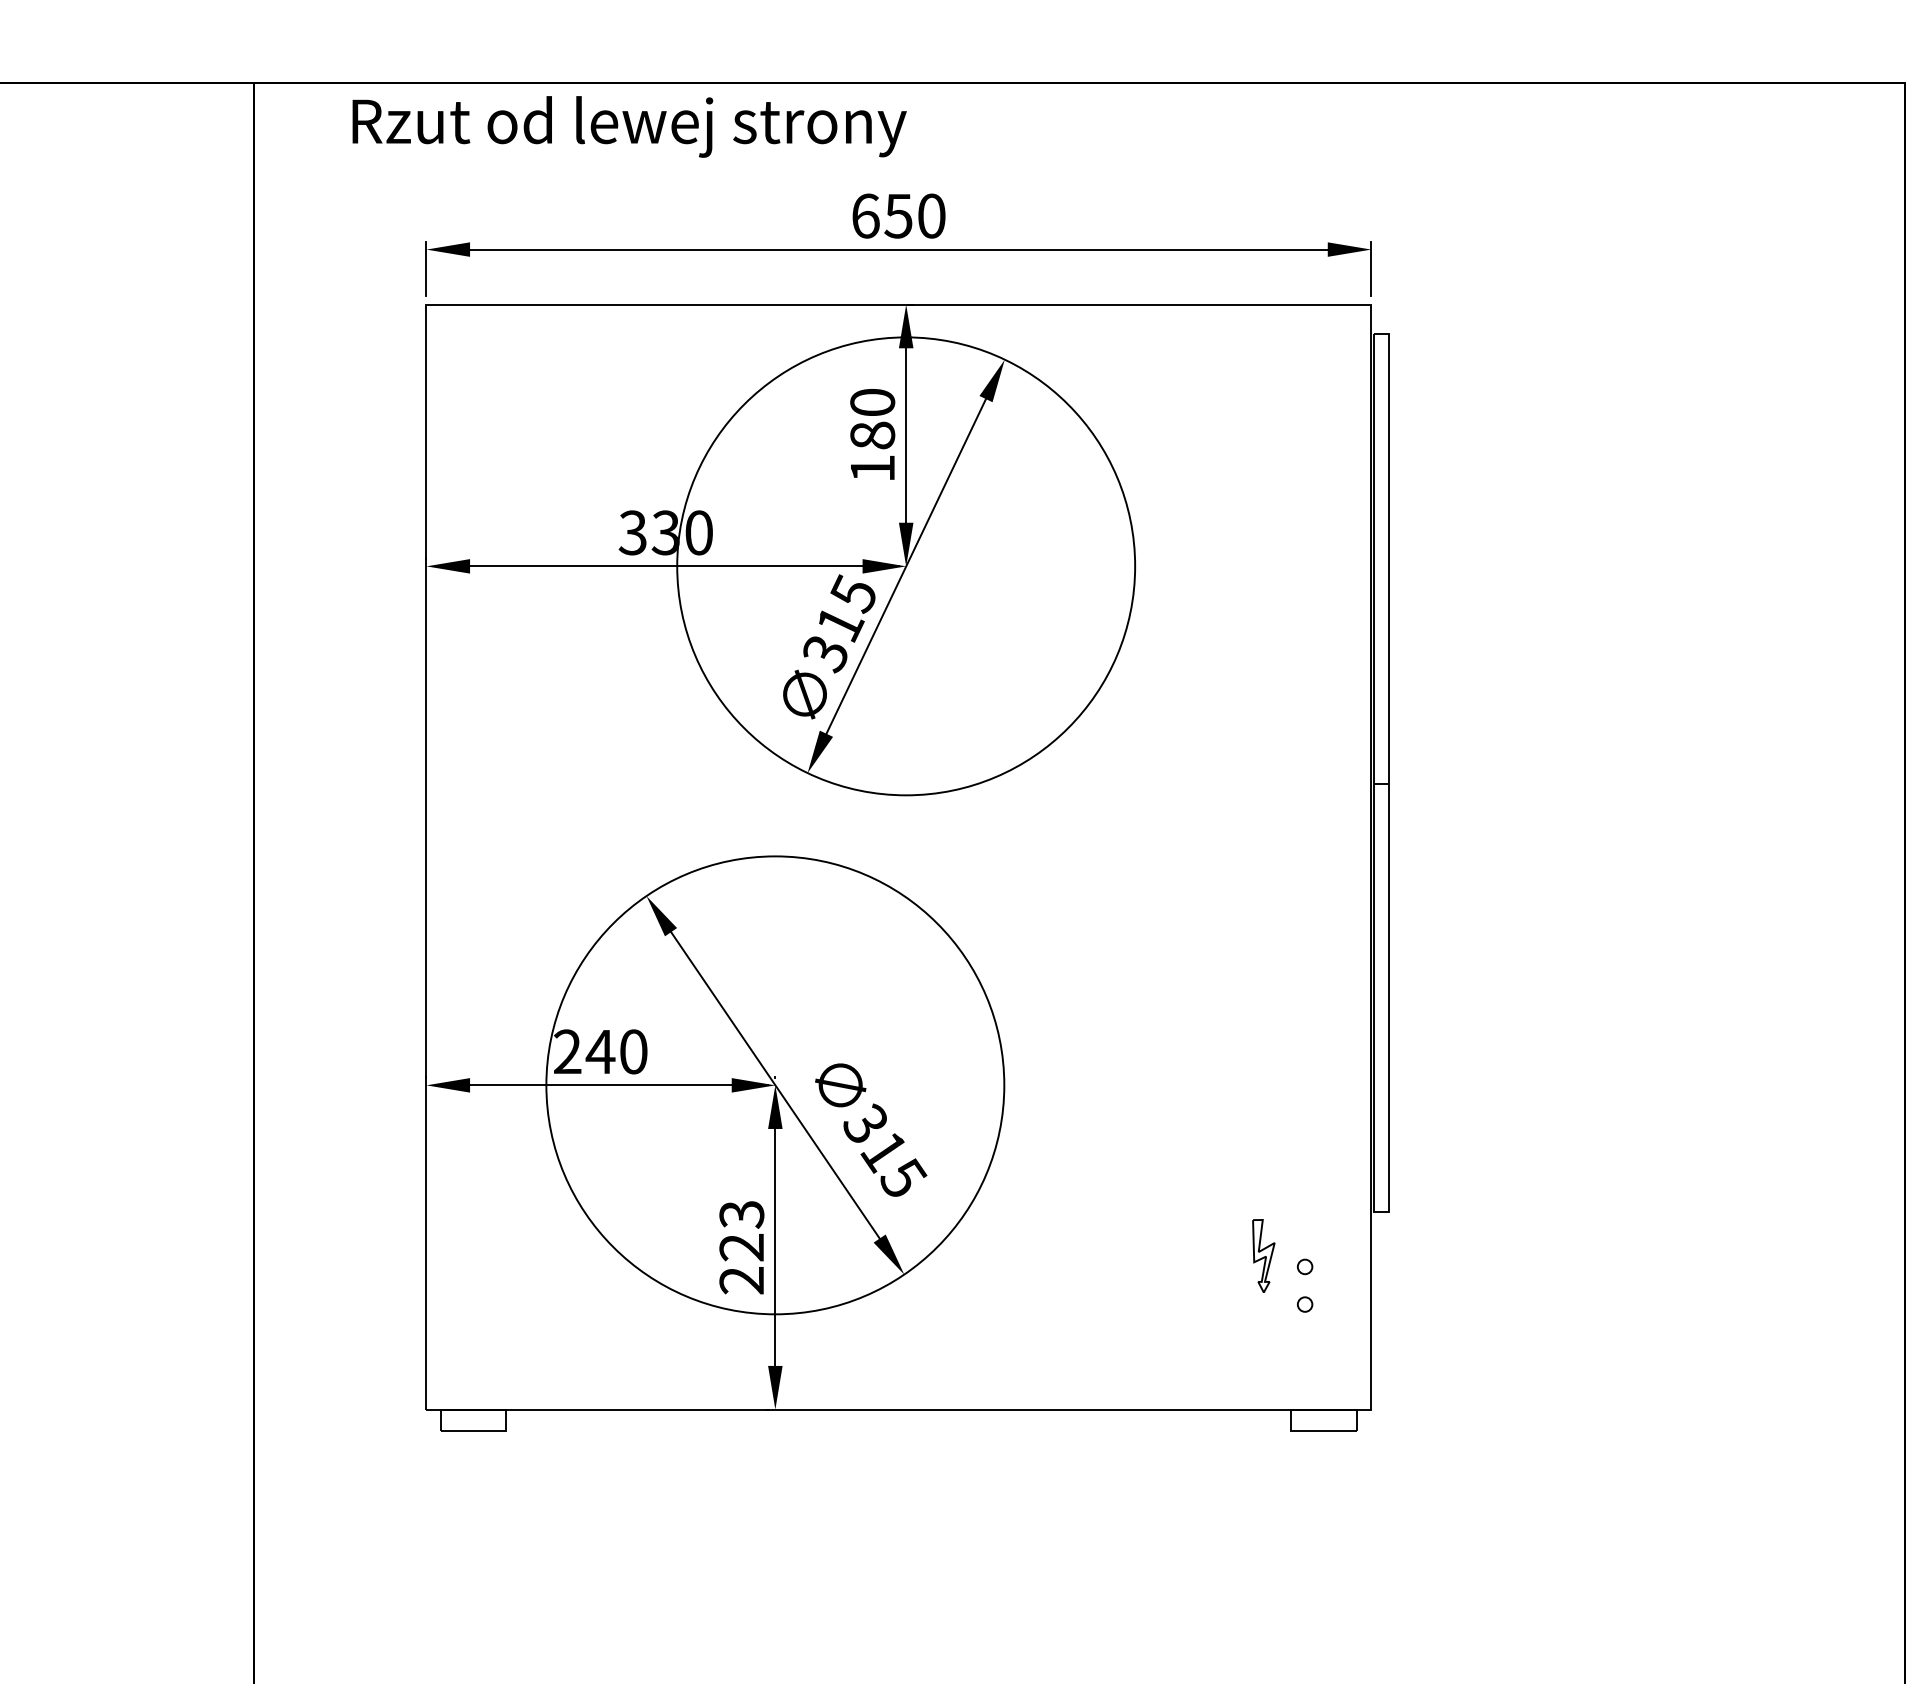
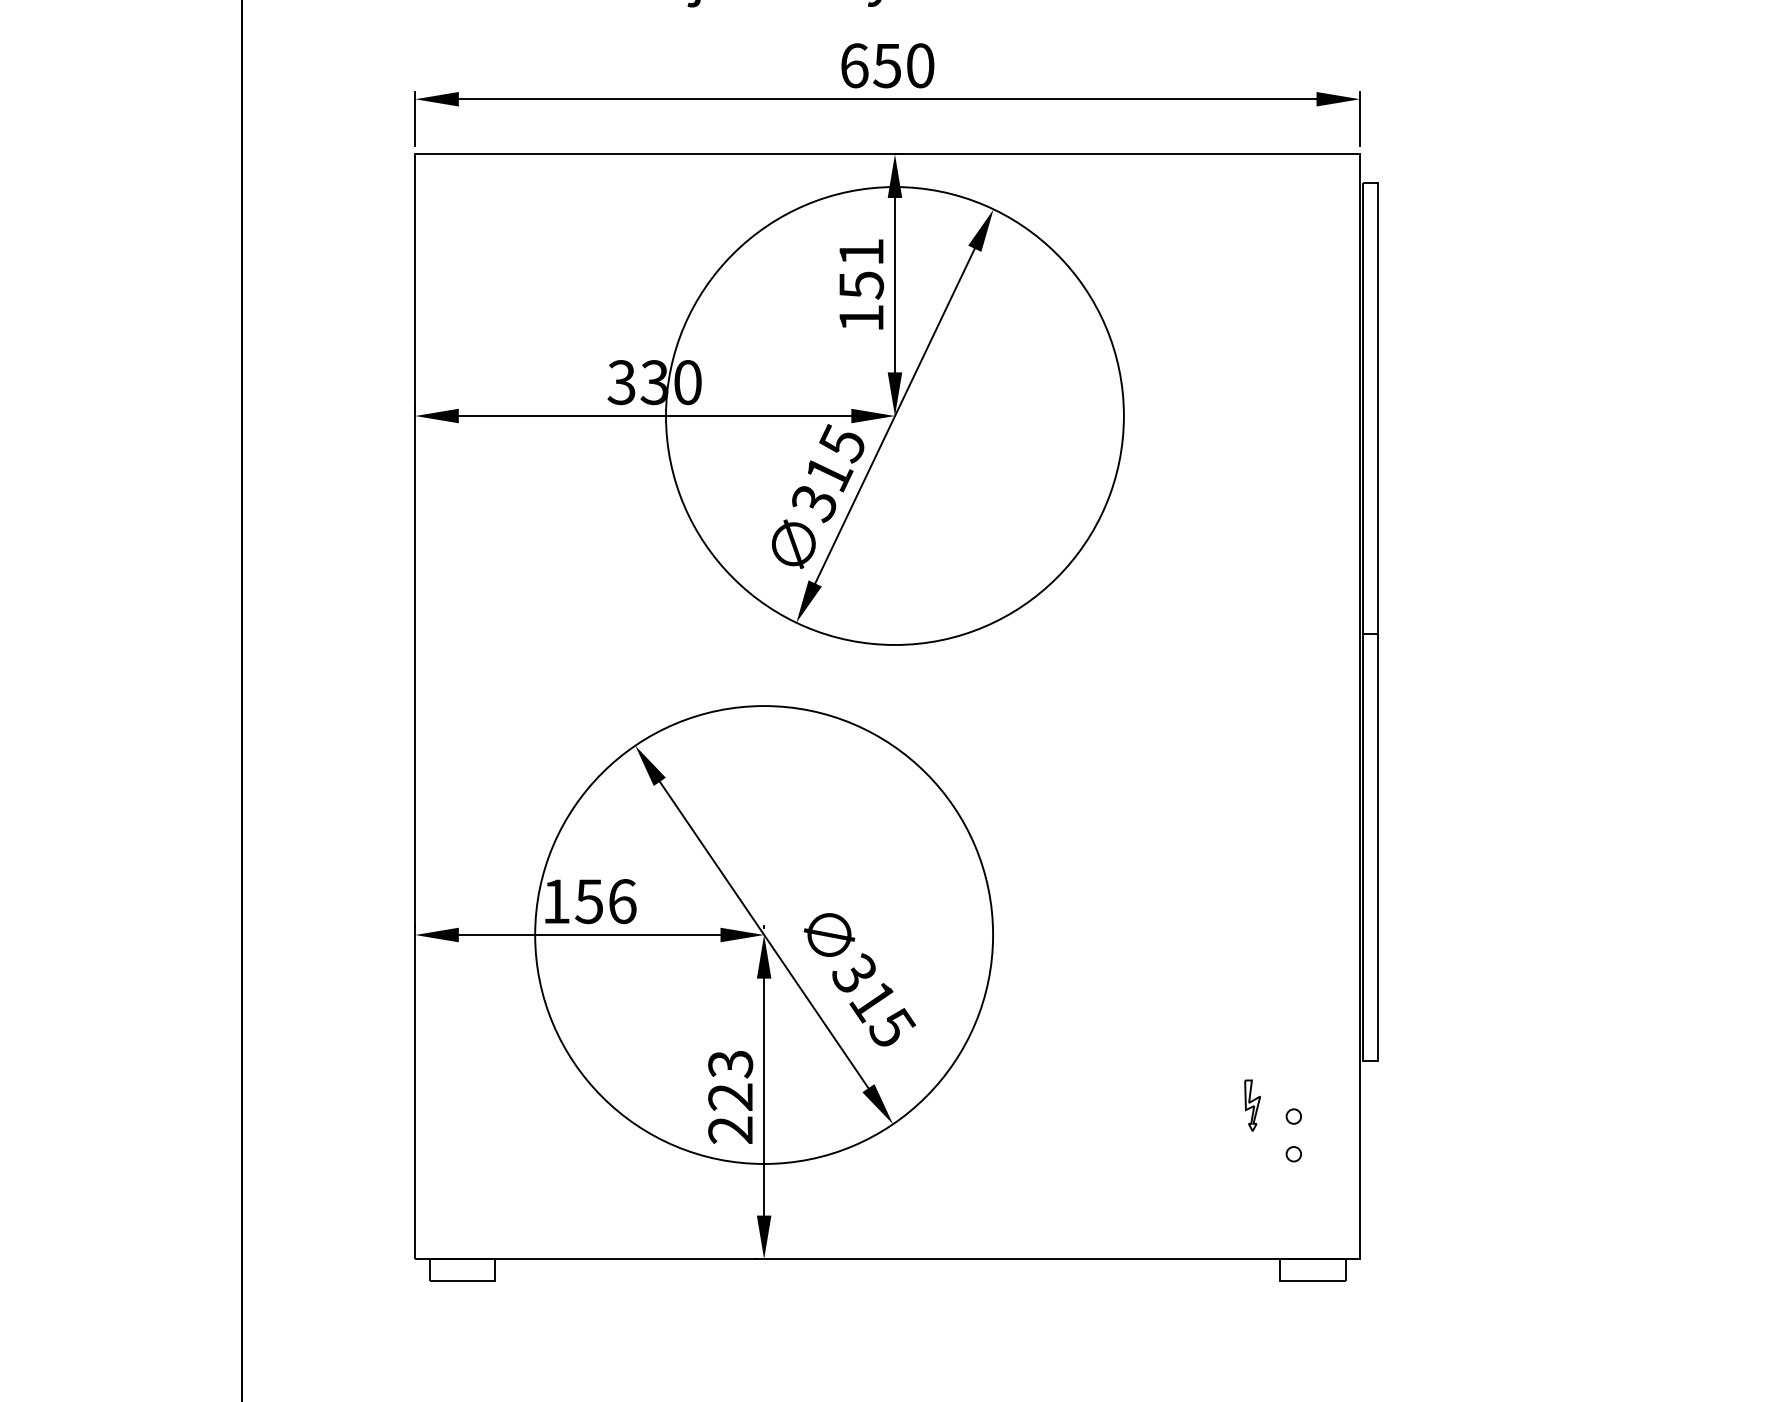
text: (872, 419) -> (861, 269), 180 -> 151
text: (600, 1051) -> (589, 901), 240 -> 156
part: (1263, 1255) -> (1252, 1105), size x0.7

